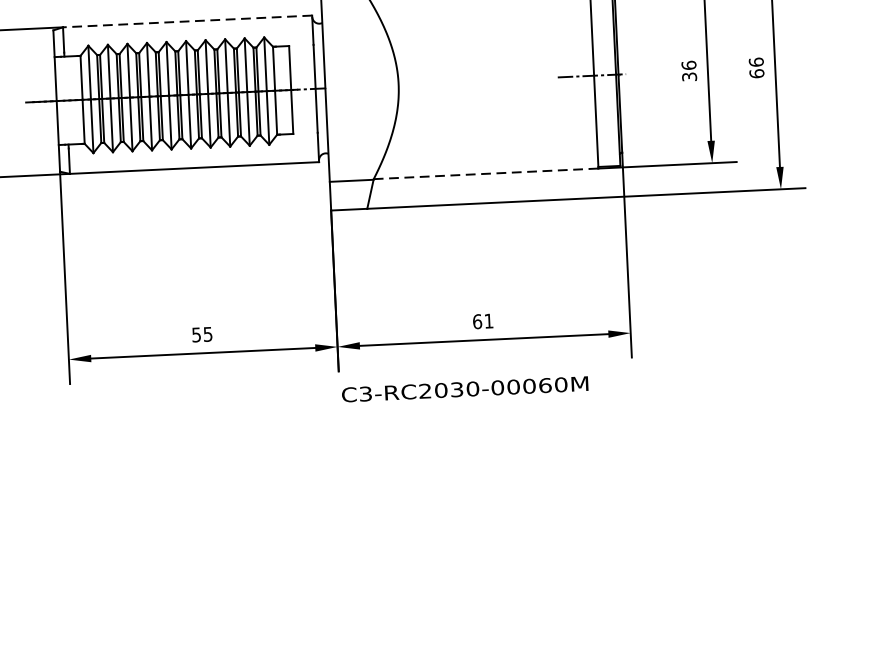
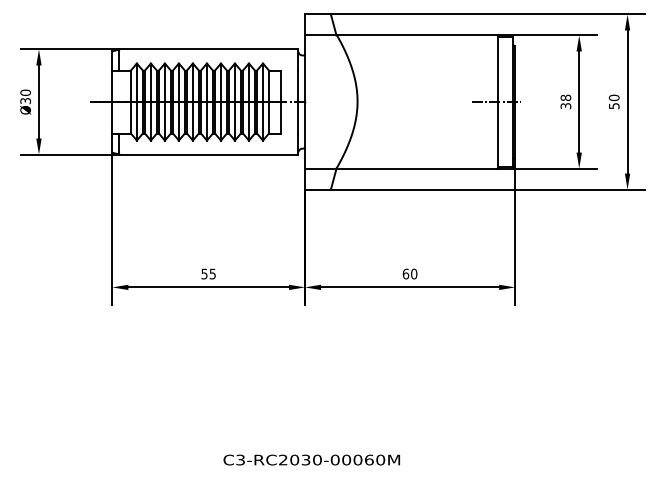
line: (187, 21) -> (208, 49), dashed -> solid
text: (688, 64) -> (565, 97), 36 -> 38
text: (755, 67) -> (613, 101), 66 -> 50
line: (486, 173) -> (417, 168), dashed -> solid
text: (489, 320) -> (414, 273), 61 -> 60
text: (464, 388) -> (311, 459), moved

